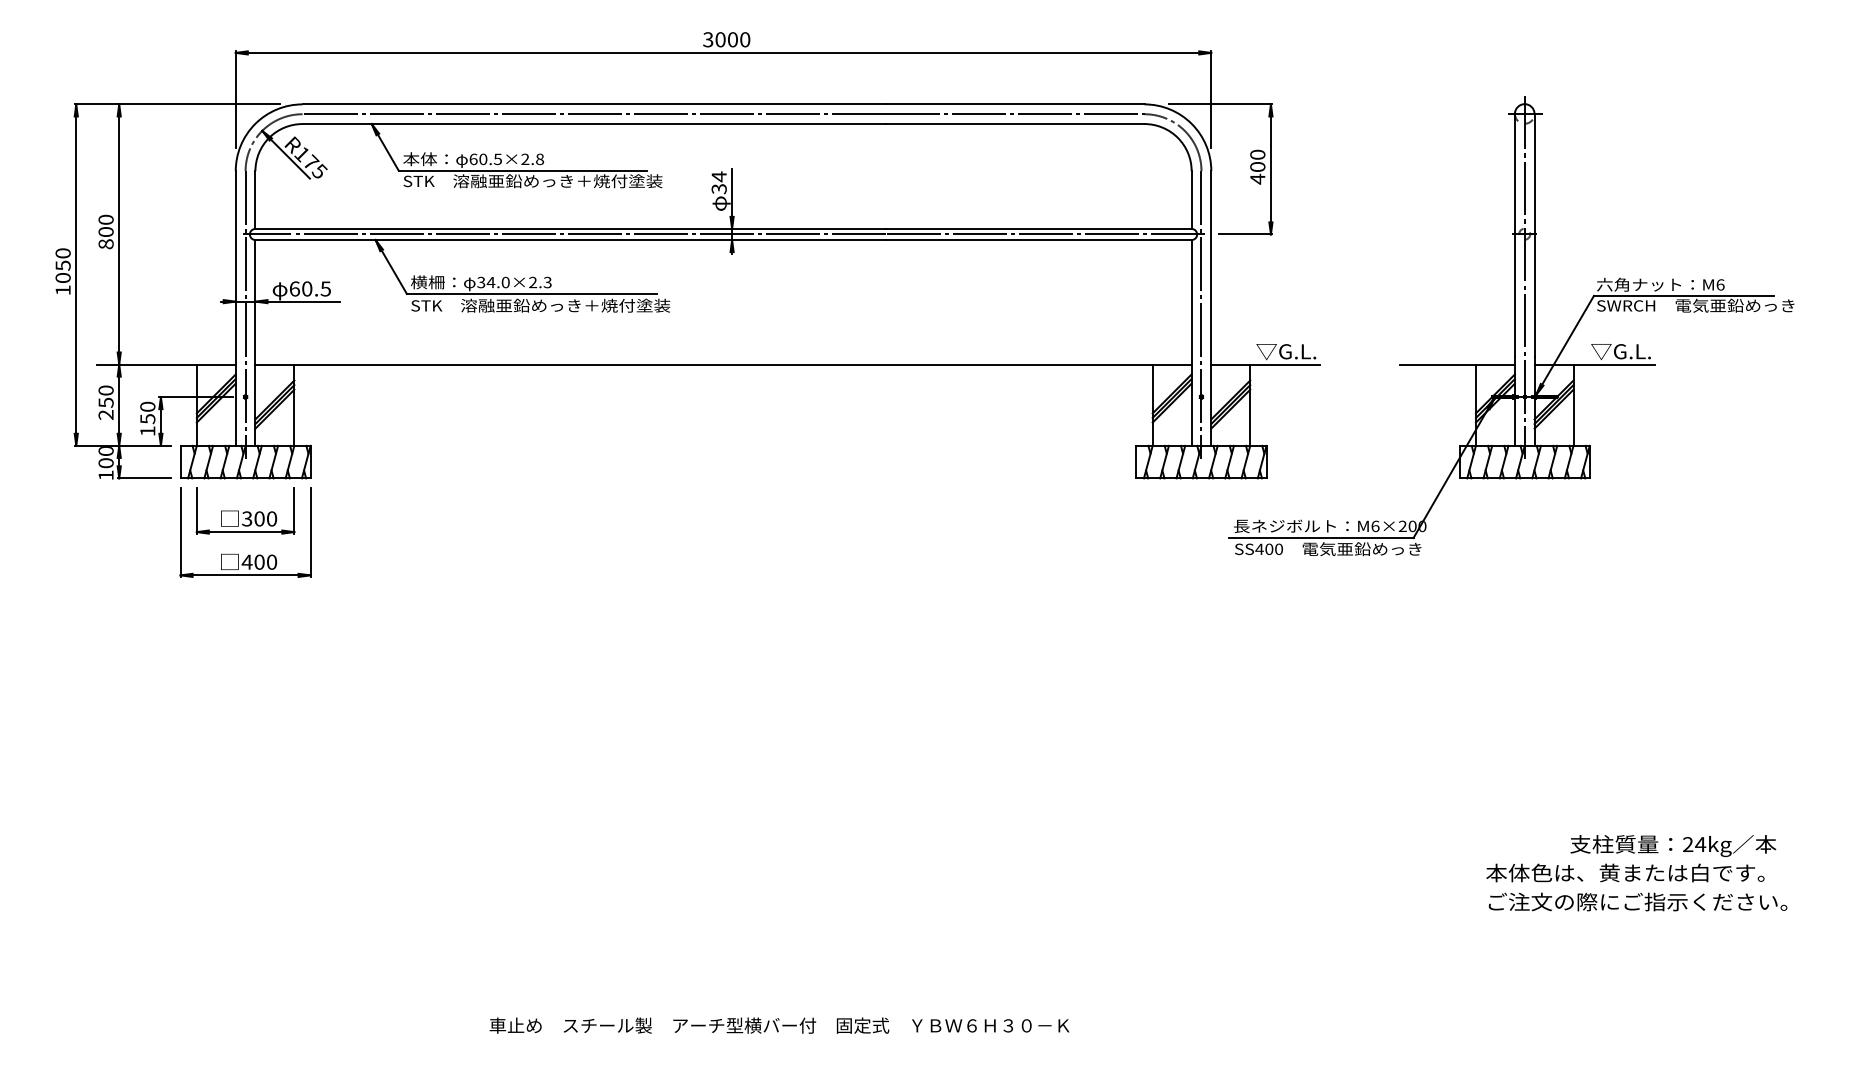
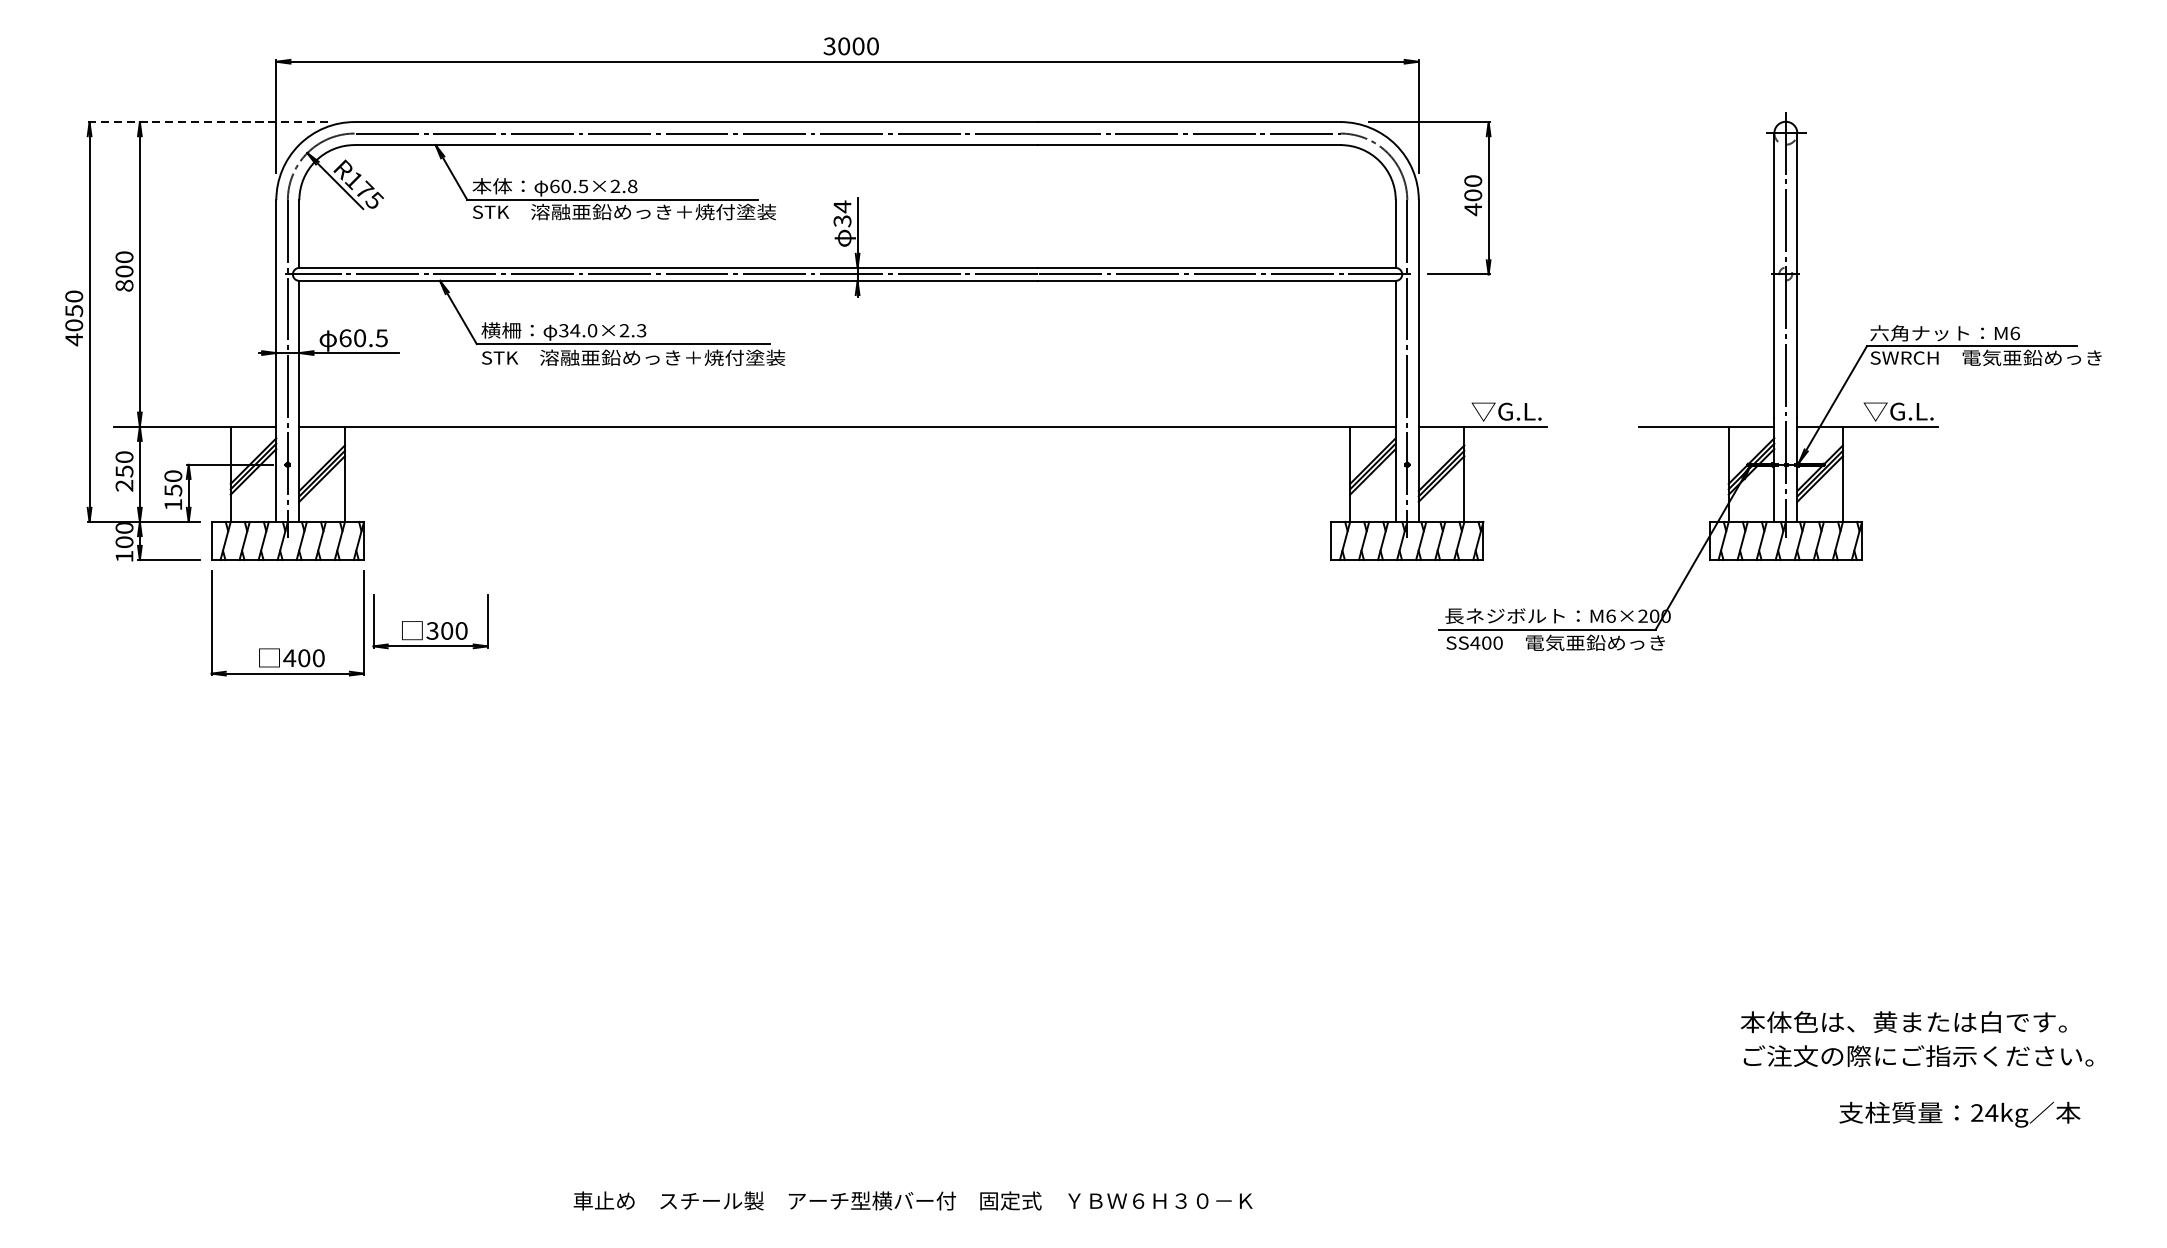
line: (177, 104) -> (208, 122), solid -> dashed
text: (62, 289) -> (73, 338), 1050 -> 4050
part: (245, 510) -> (430, 621), moved
text: (1673, 845) -> (1960, 1114), moved

